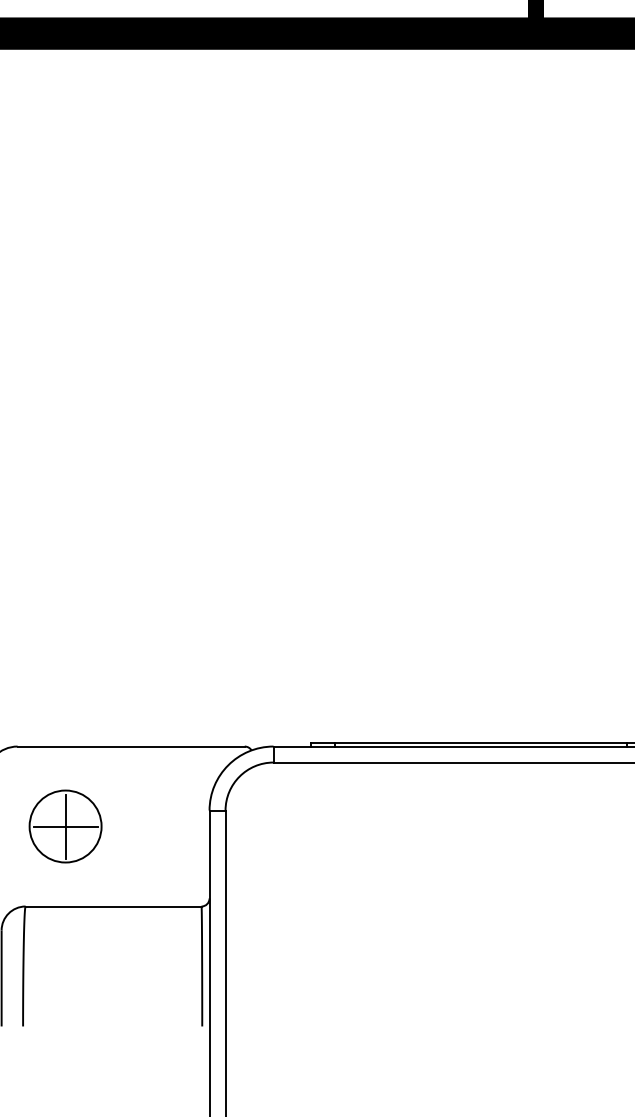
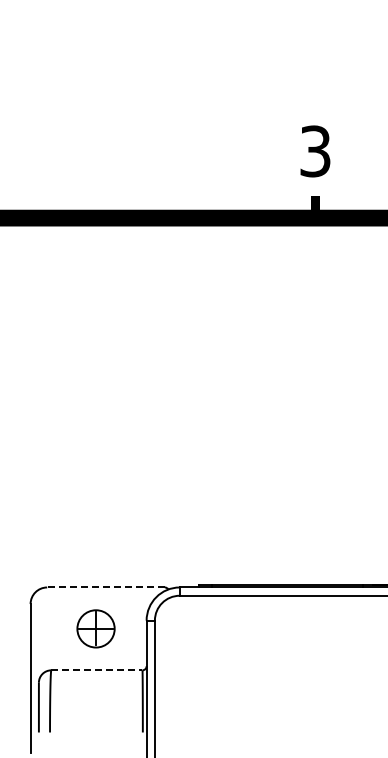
line: (132, 746) -> (106, 587), solid -> dashed
part: (64, 825) -> (95, 628), moved
line: (112, 906) -> (96, 670), solid -> dashed

